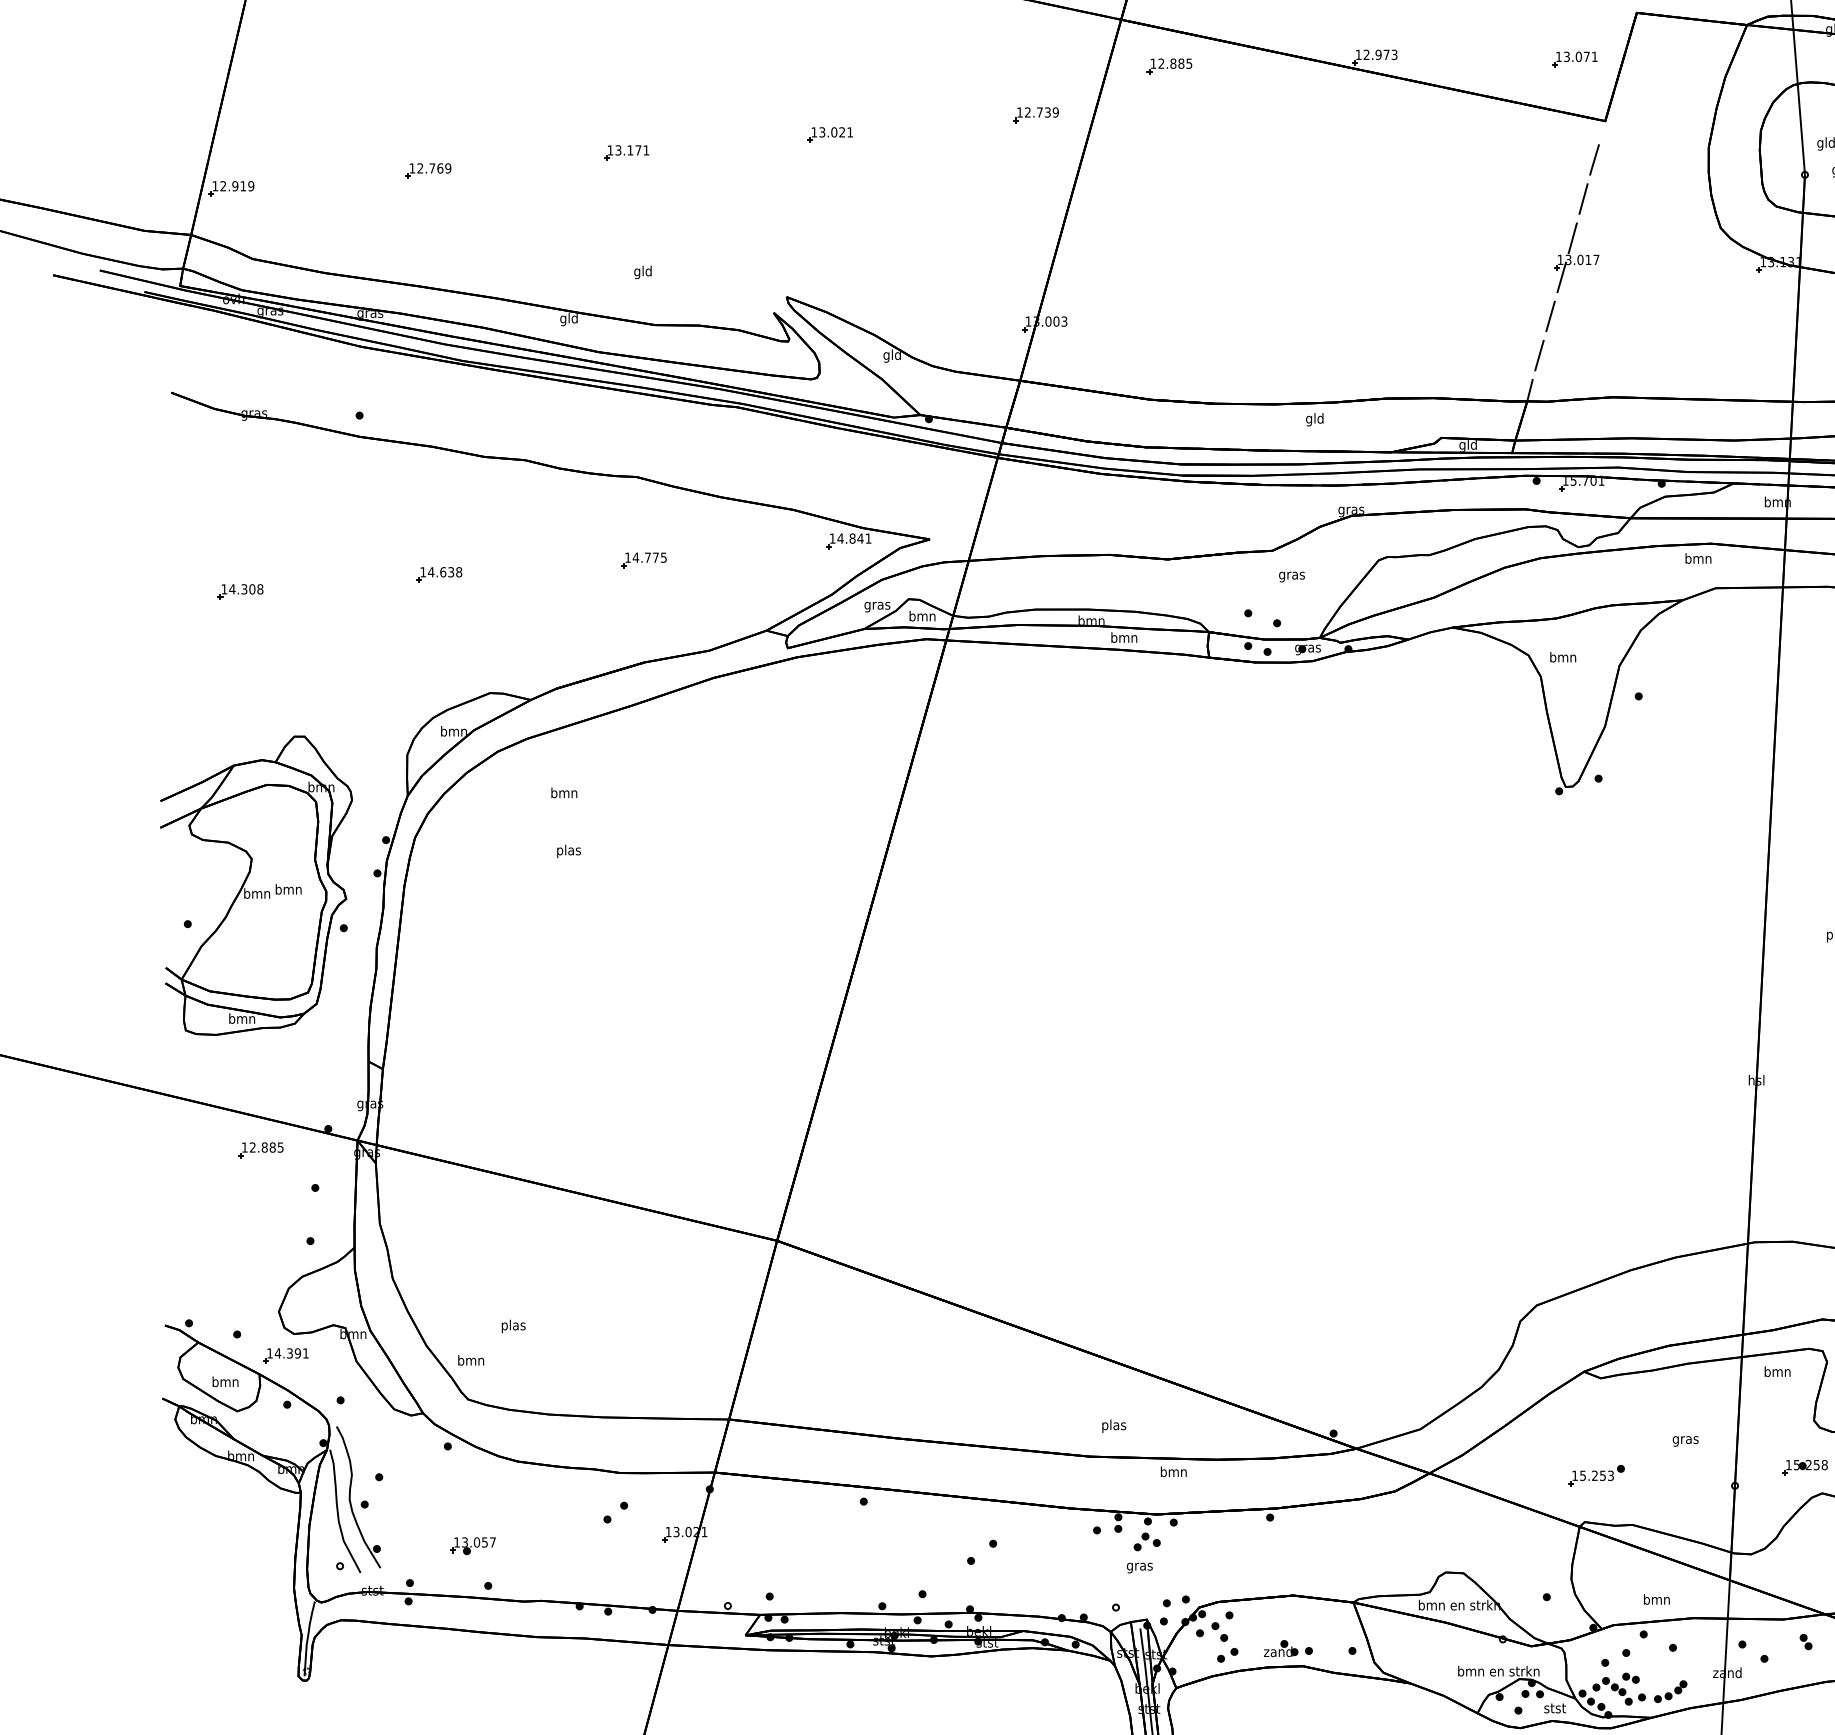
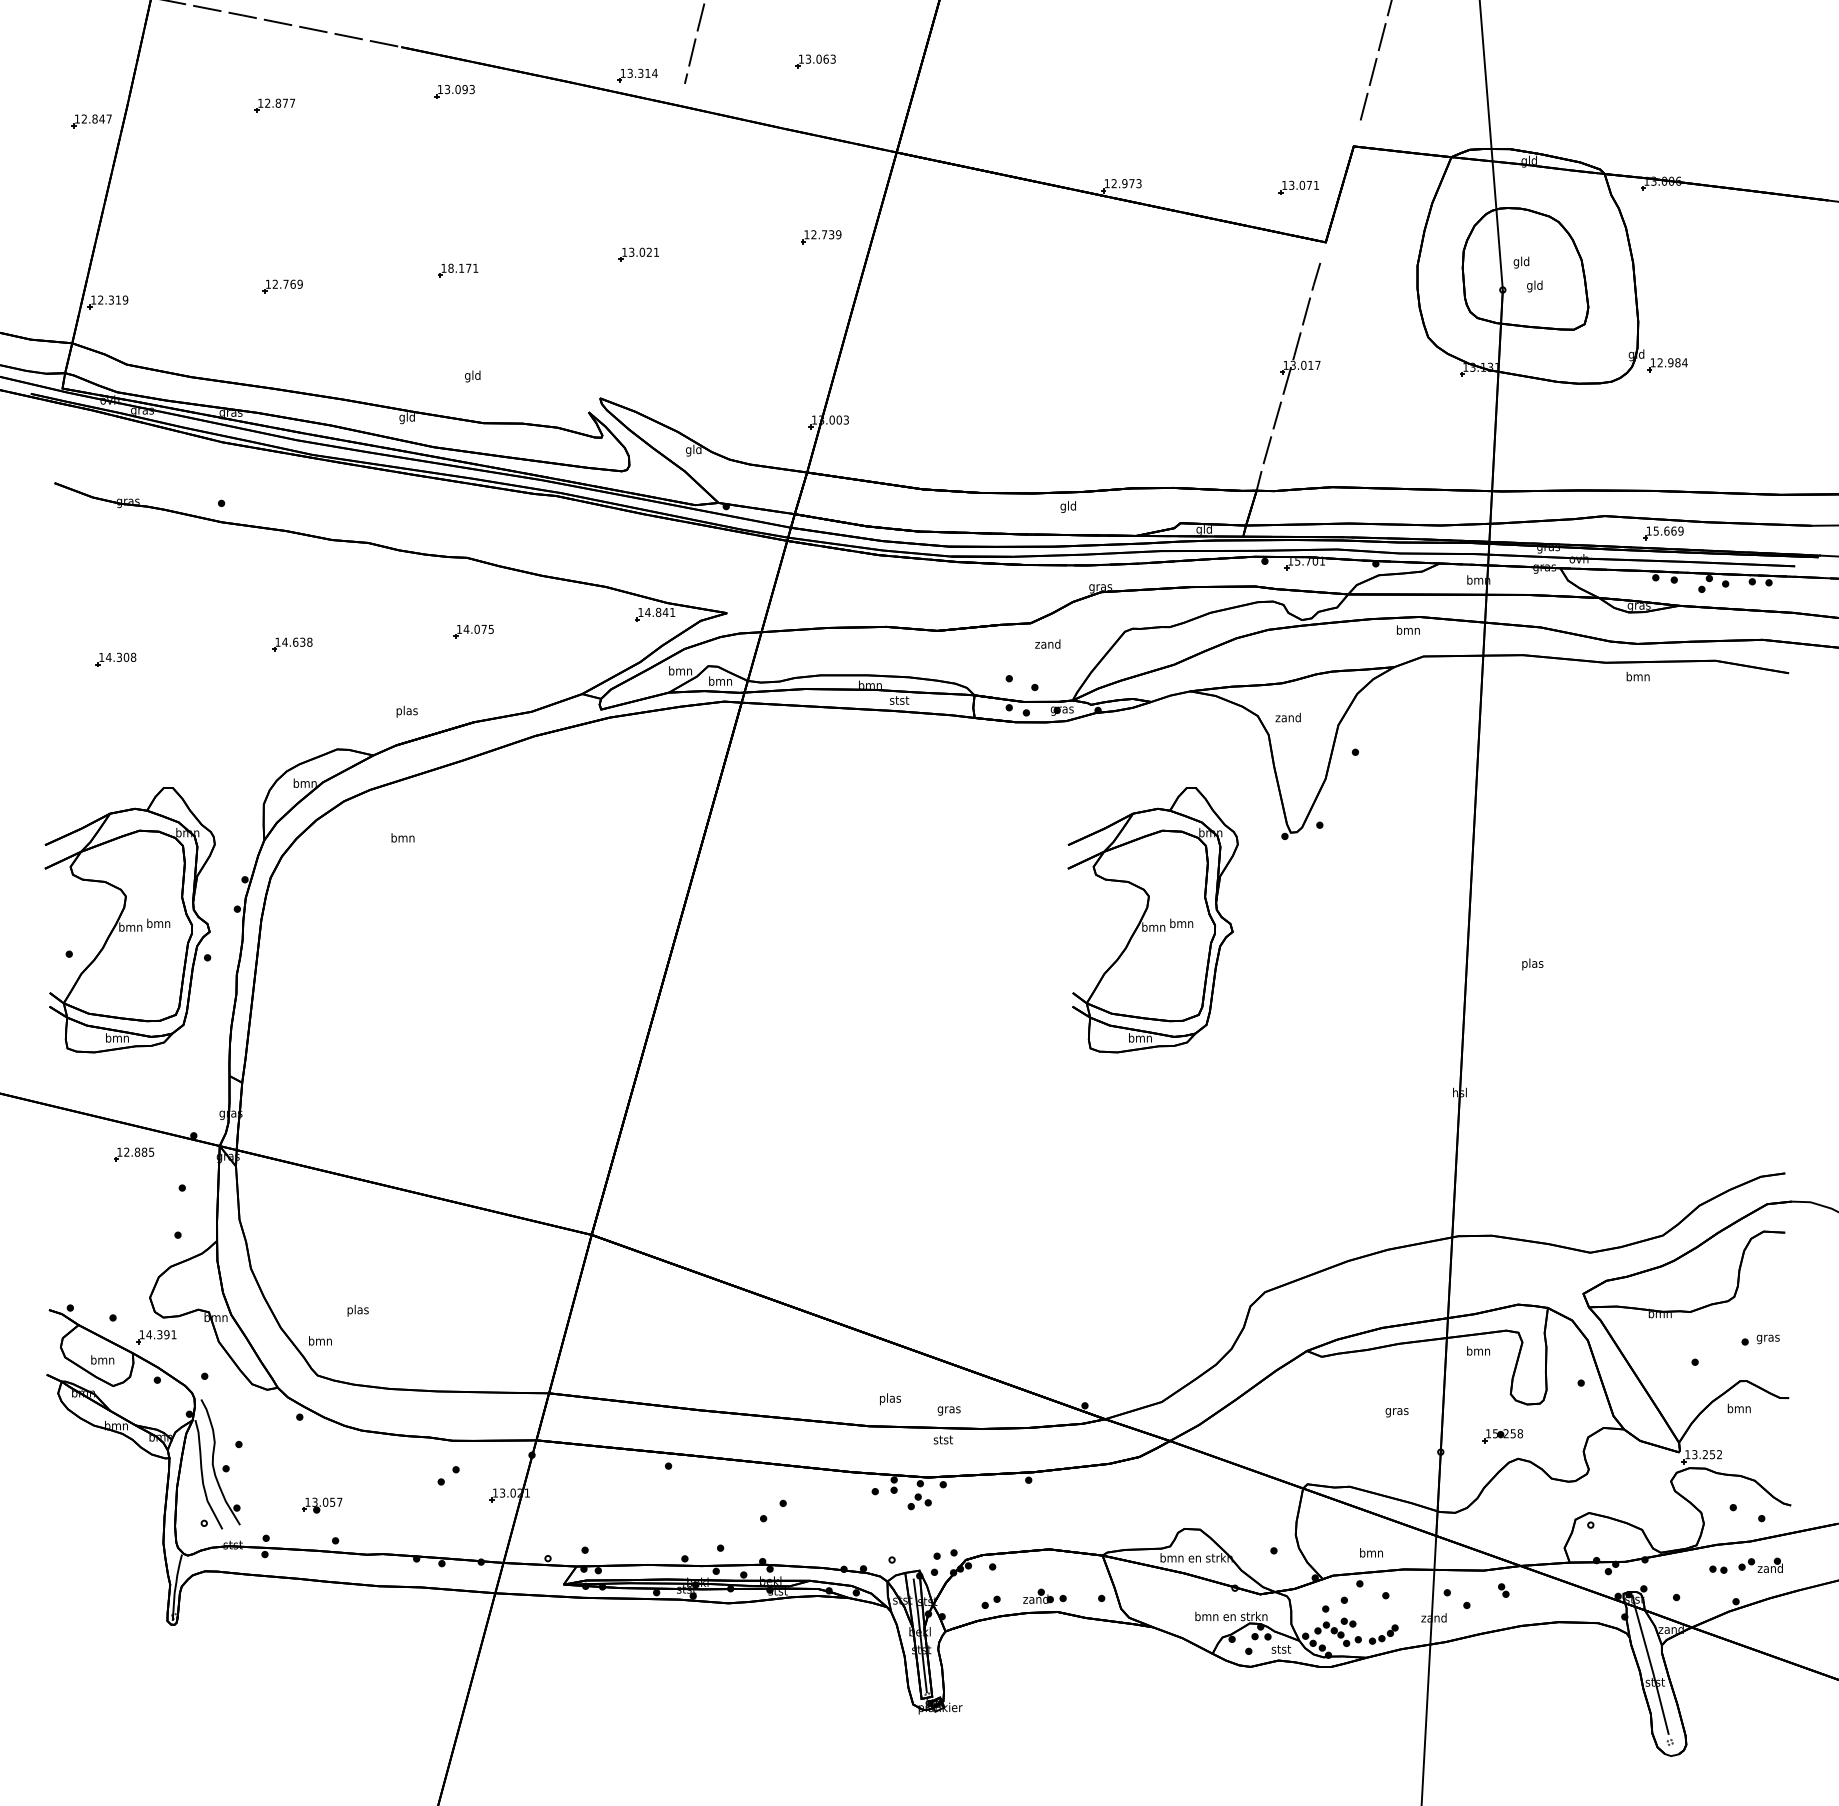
part: (1169, 65) -> (939, 193), removed
text: (617, 149) -> (450, 267), 13.171 -> 18.171
text: (235, 185) -> (111, 299), 12.919 -> 12.319
text: (647, 556) -> (476, 628), 14.775 -> 14.075
text: (1291, 575) -> (1047, 645), gras -> zand
text: (877, 605) -> (680, 671), gras -> bmn
text: (1124, 636) -> (899, 699), bmn -> stst
text: (1562, 657) -> (1287, 717), bmn -> zand
text: (568, 851) -> (406, 711), moved
part: (1409, 886) -> (1152, 920), added
text: (1172, 1471) -> (942, 1439), bmn -> stst
part: (1597, 1474) -> (1318, 1442), removed
text: (1139, 1567) -> (948, 1410), moved
part: (1212, 1631) -> (977, 1581), removed

